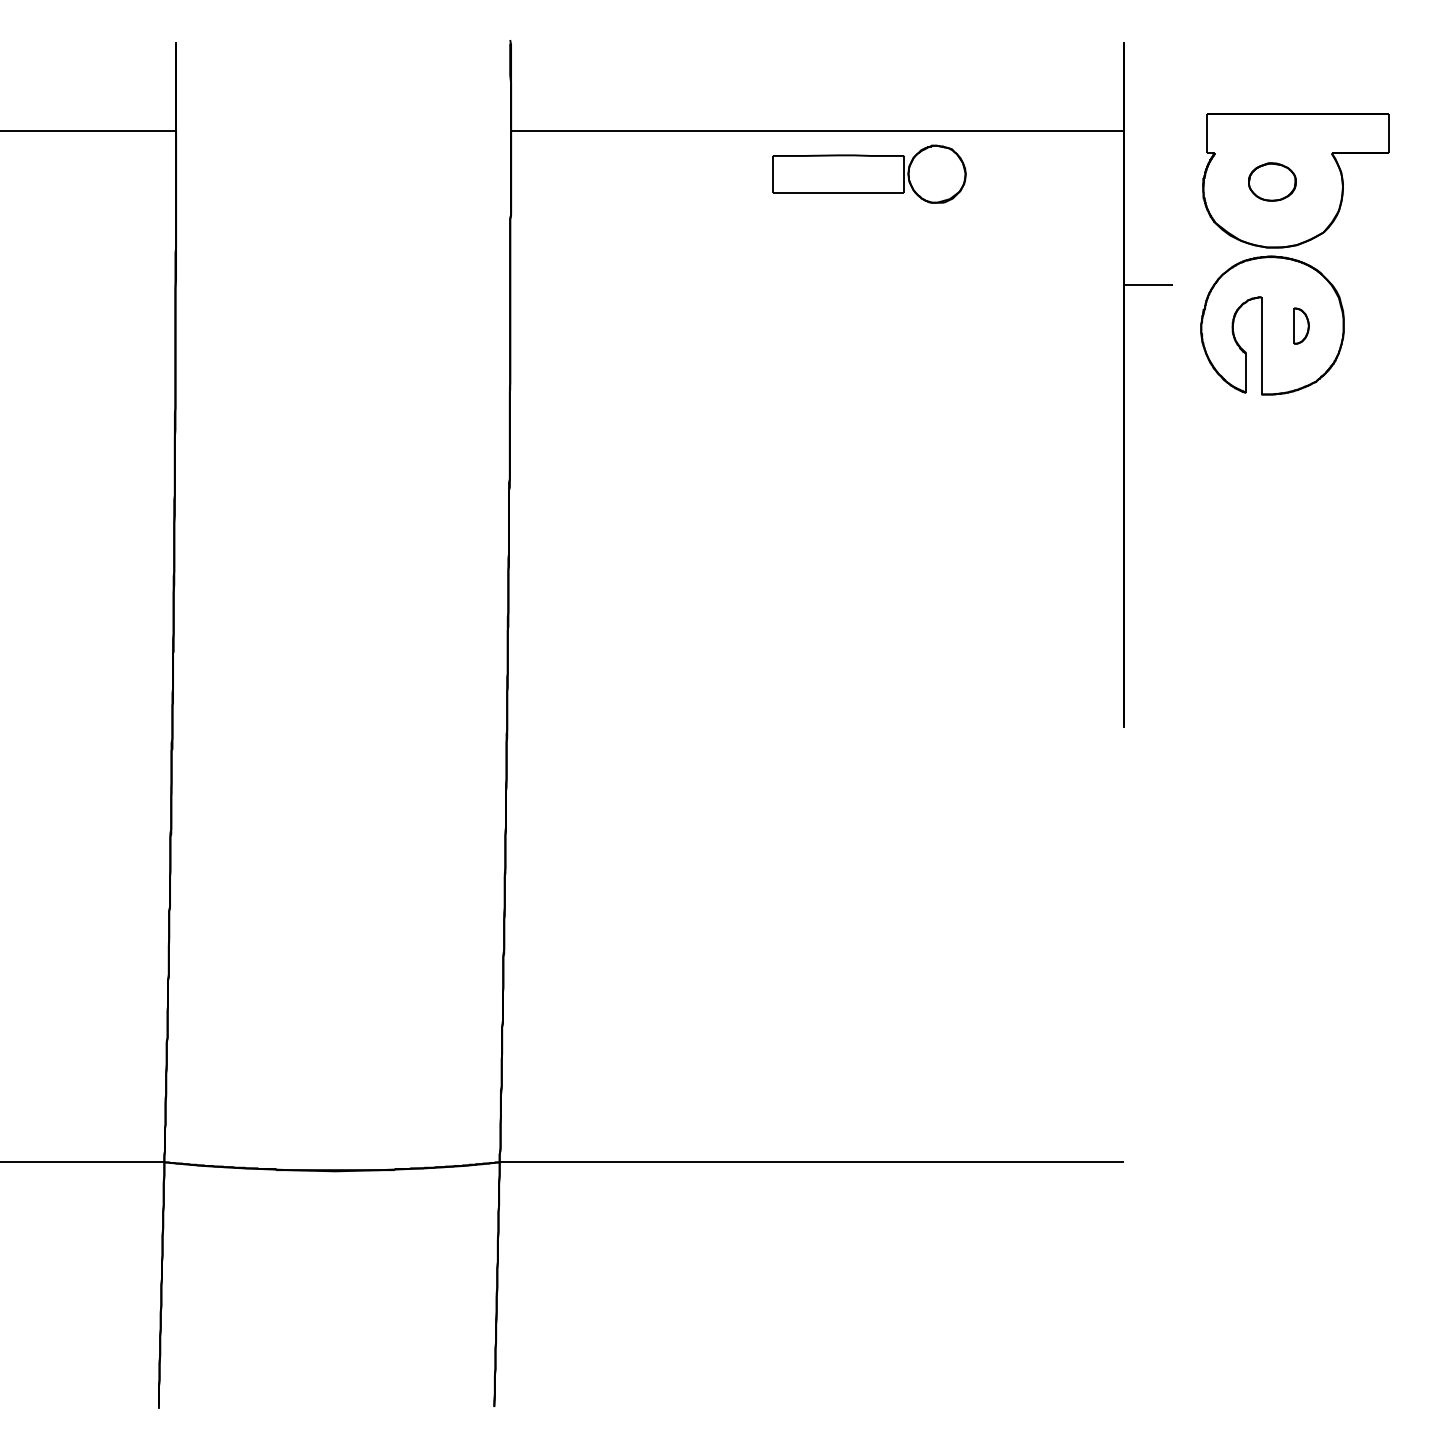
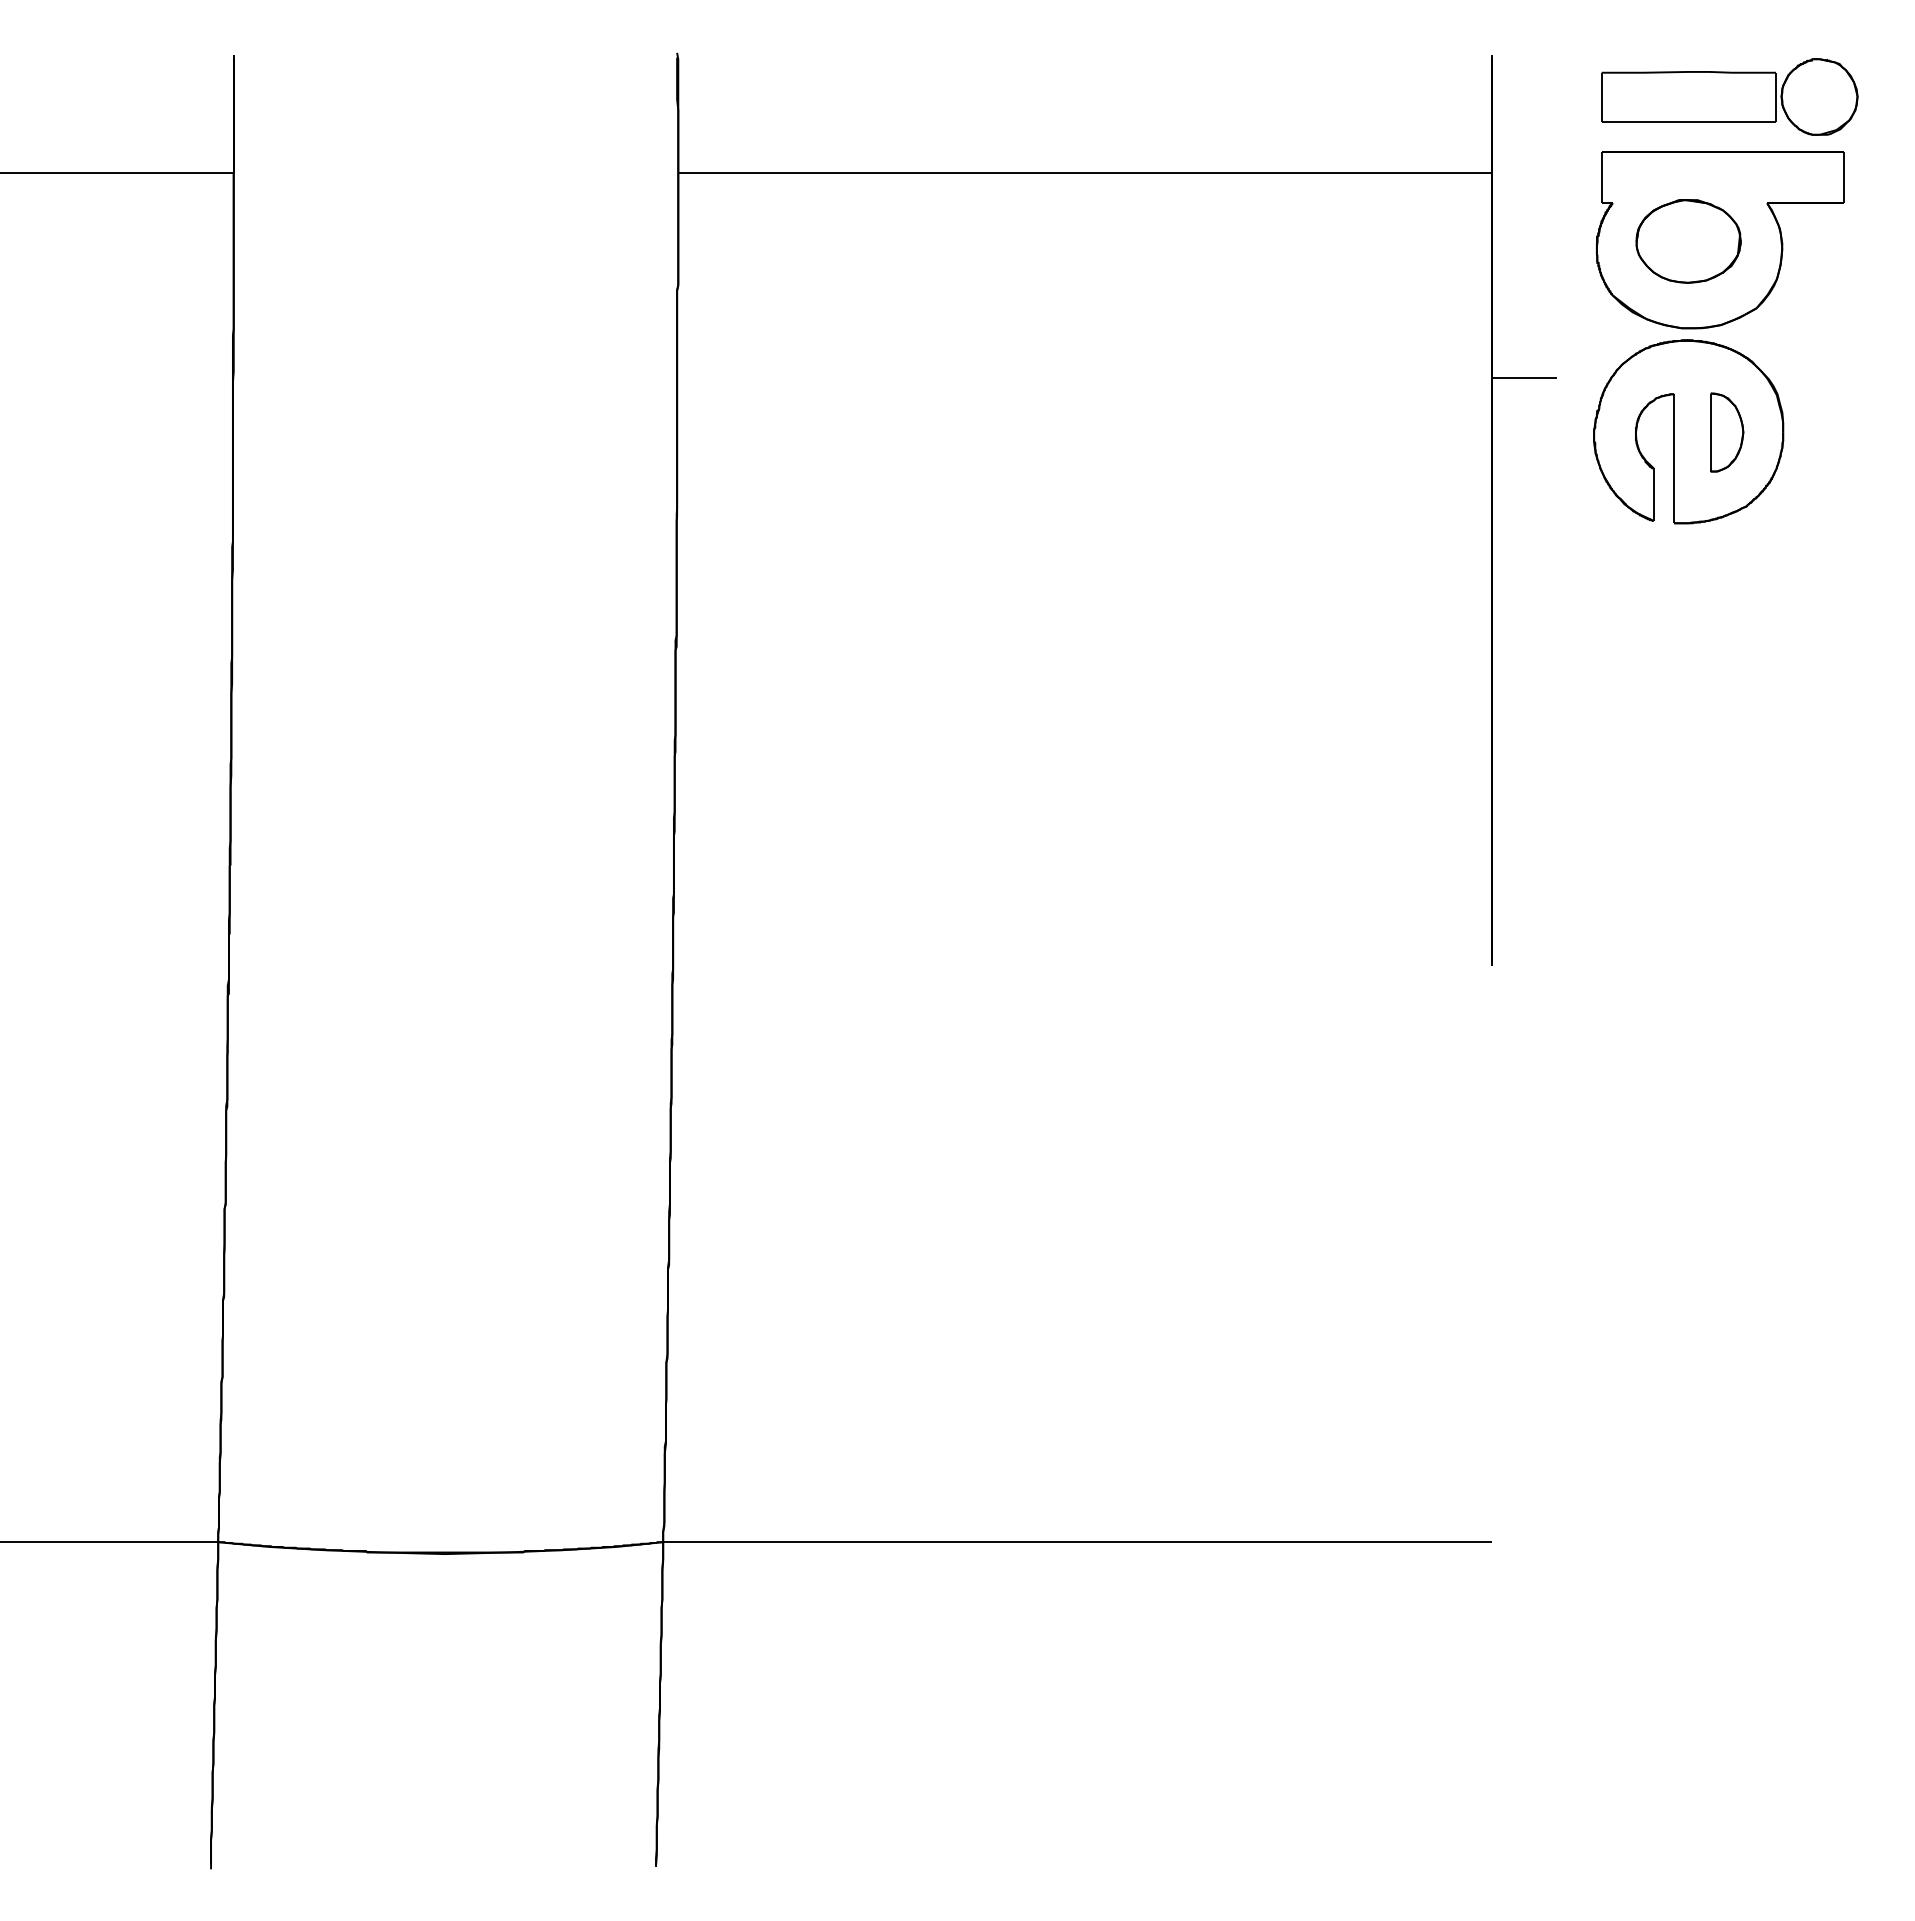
part: (869, 173) -> (1729, 96), moved
part: (1272, 182) -> (1688, 241), size x1.67
part: (1301, 326) -> (1727, 432), size x1.67

